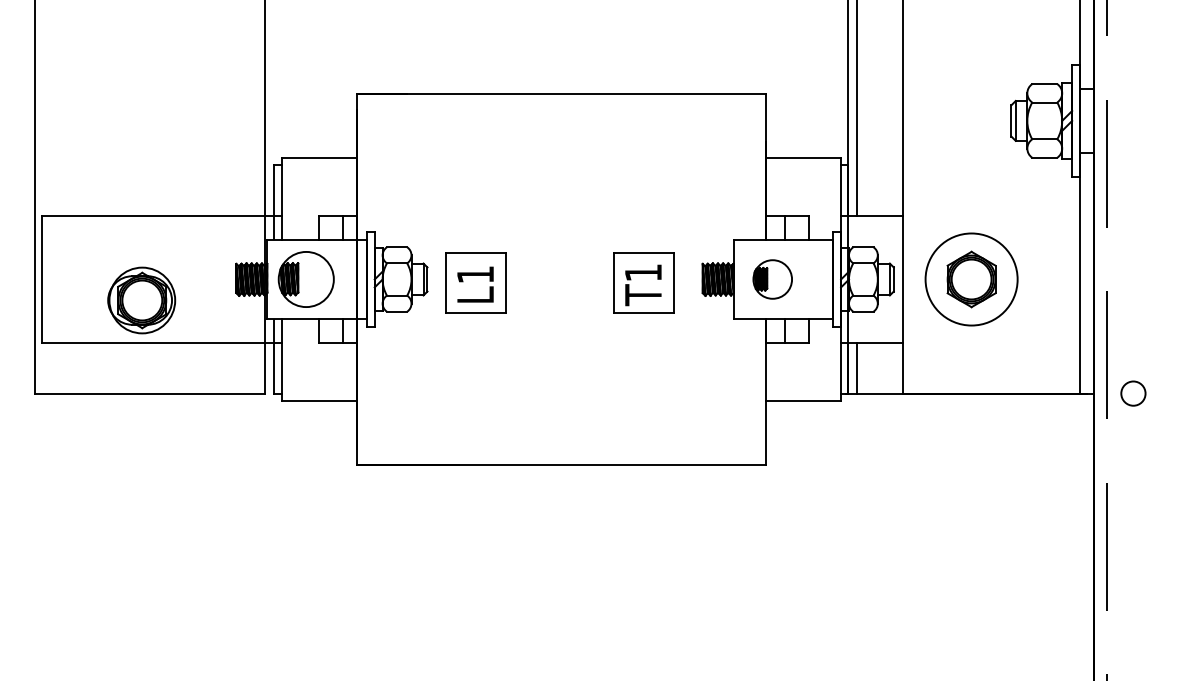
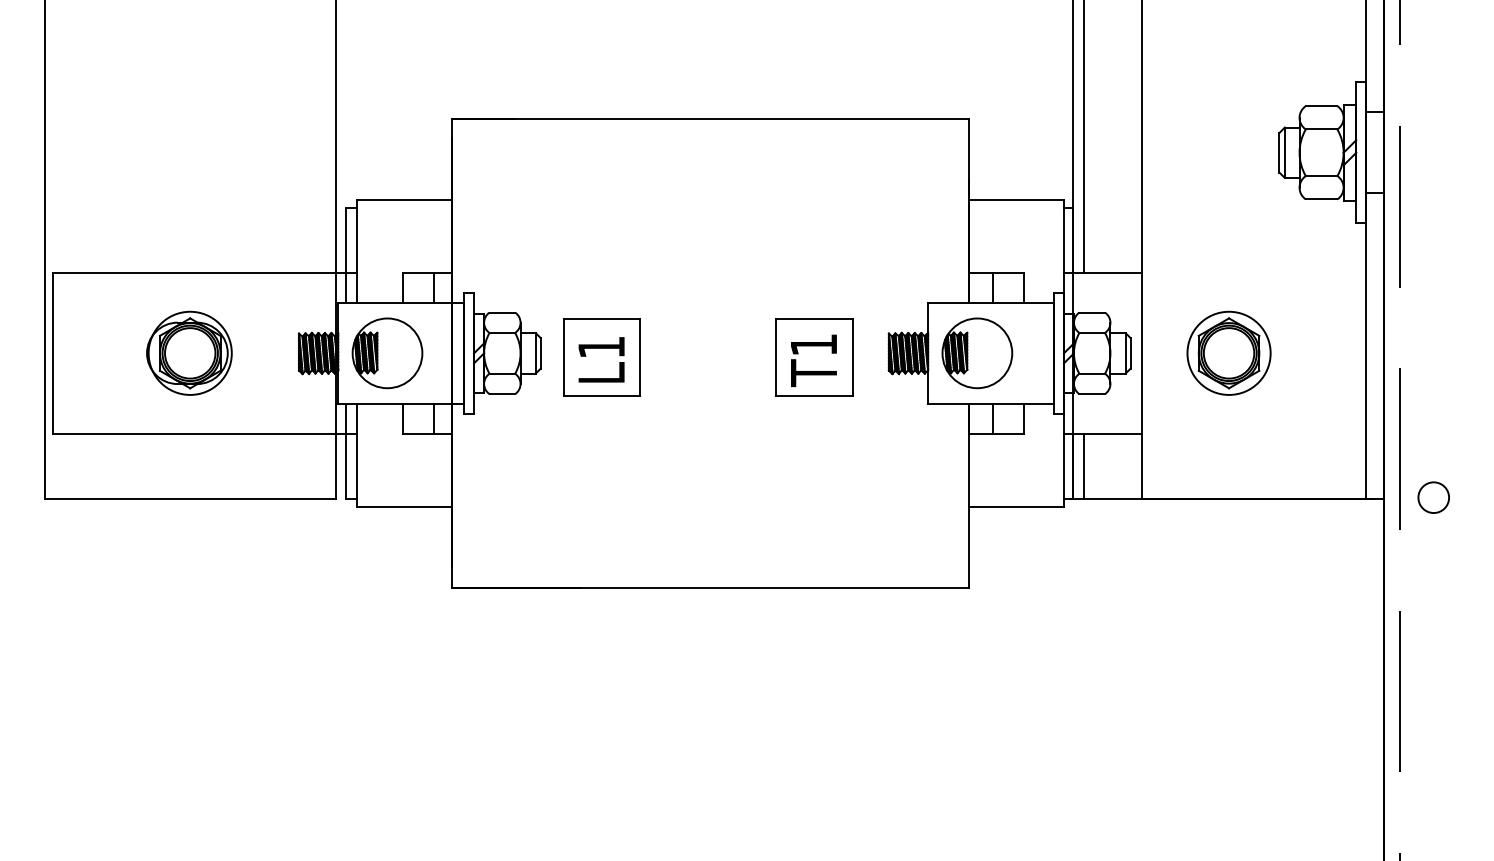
part: (772, 279) -> (977, 353), size x1.43
circle: (971, 279) -> (1228, 353), size x0.71
part: (141, 300) -> (189, 353), moved

